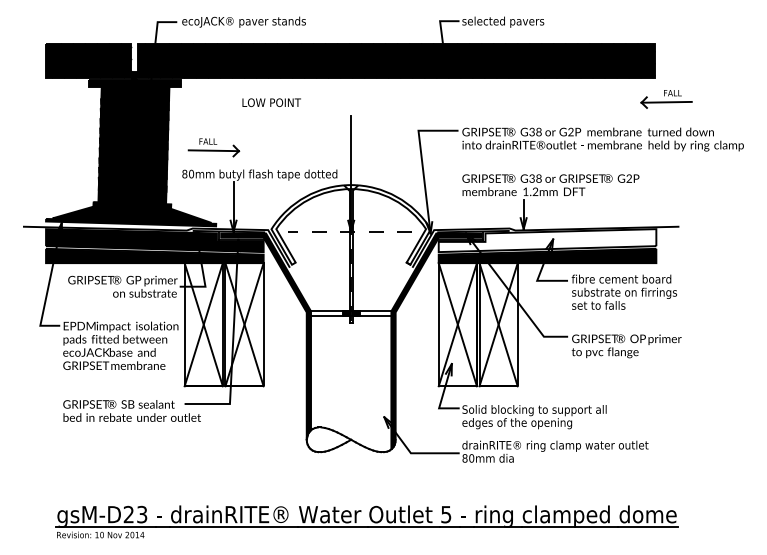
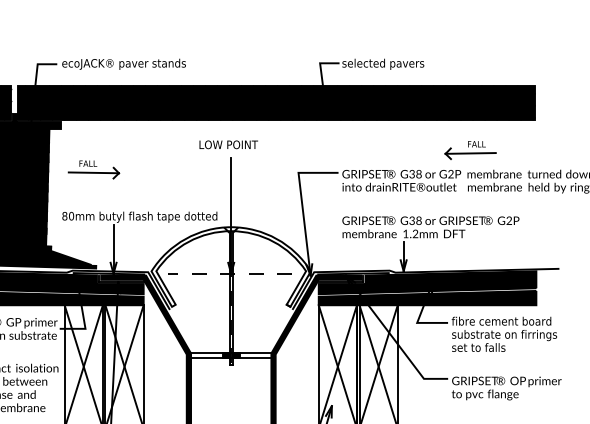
part: (666, 99) -> (470, 150), moved
text: (271, 102) -> (228, 144), moved
part: (213, 147) -> (93, 169), moved
fill: (547, 240) -> (427, 282), added

